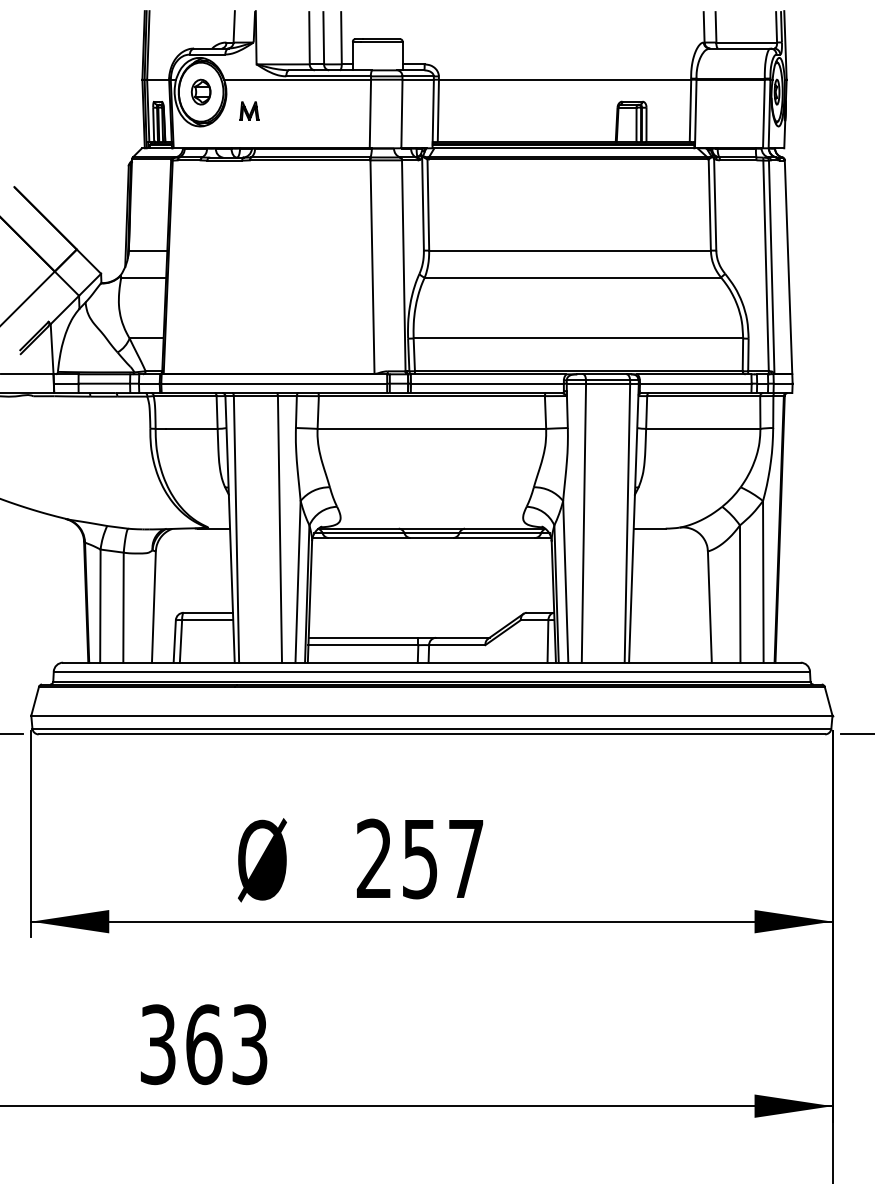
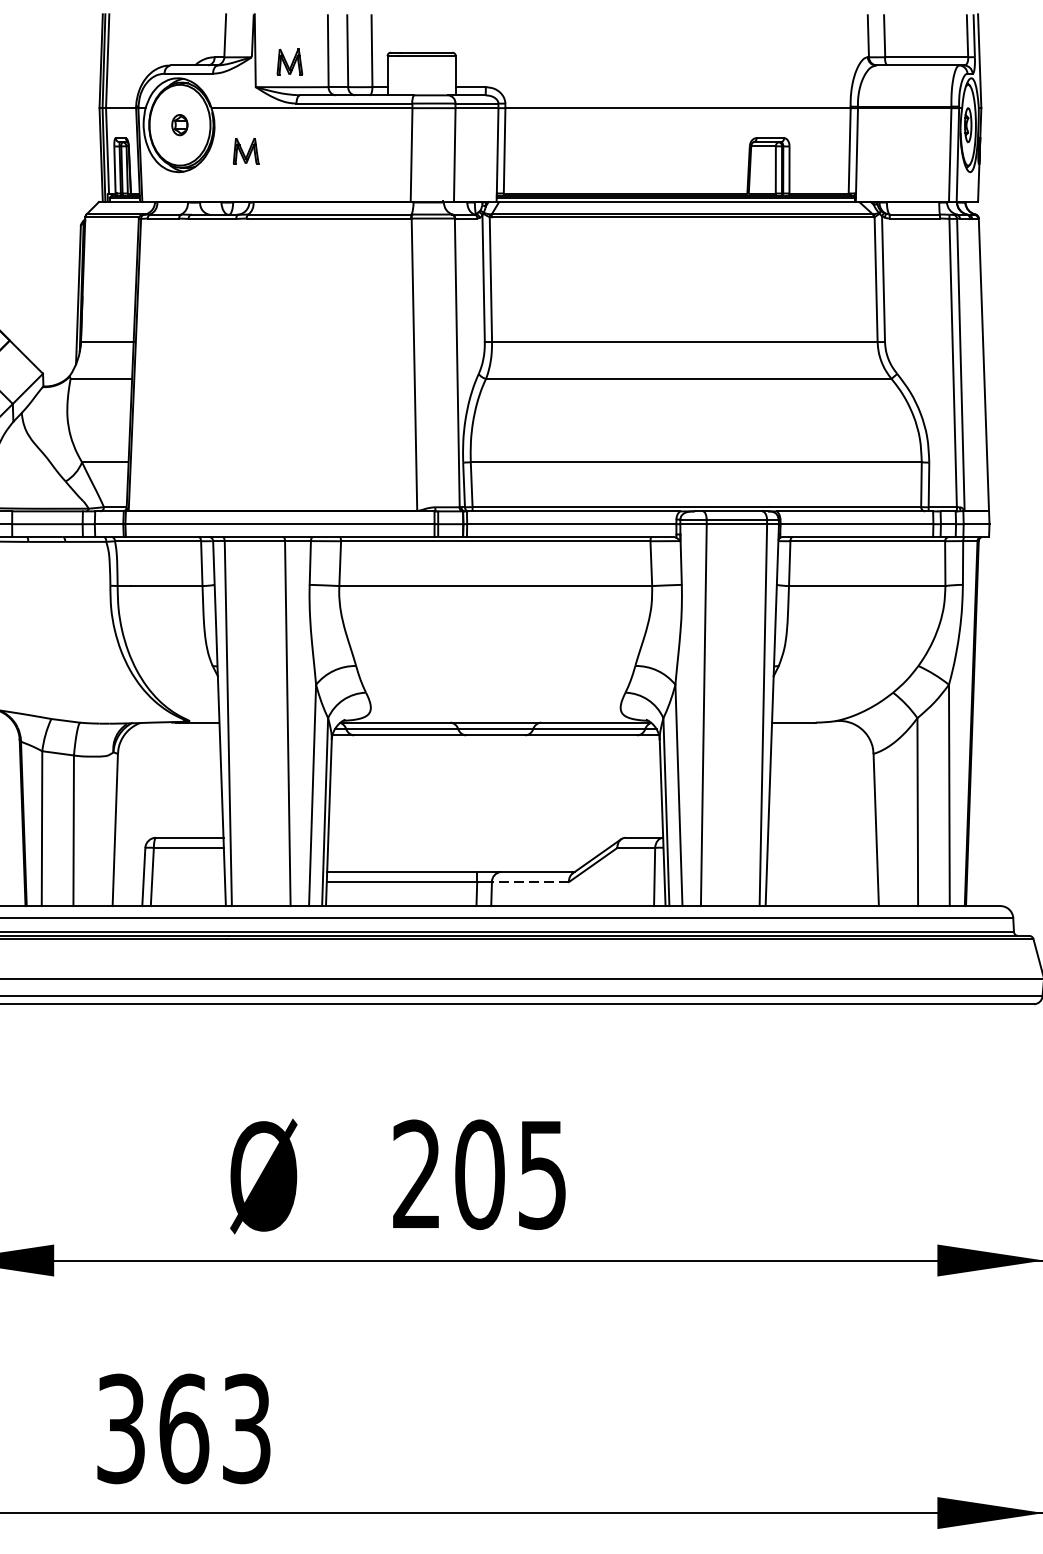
part: (281, 45) -> (289, 61), added
part: (200, 91) -> (179, 124), size x0.6
line: (456, 645) -> (529, 882), solid -> dashed
text: (442, 858) -> (510, 1174), 257 -> 205

